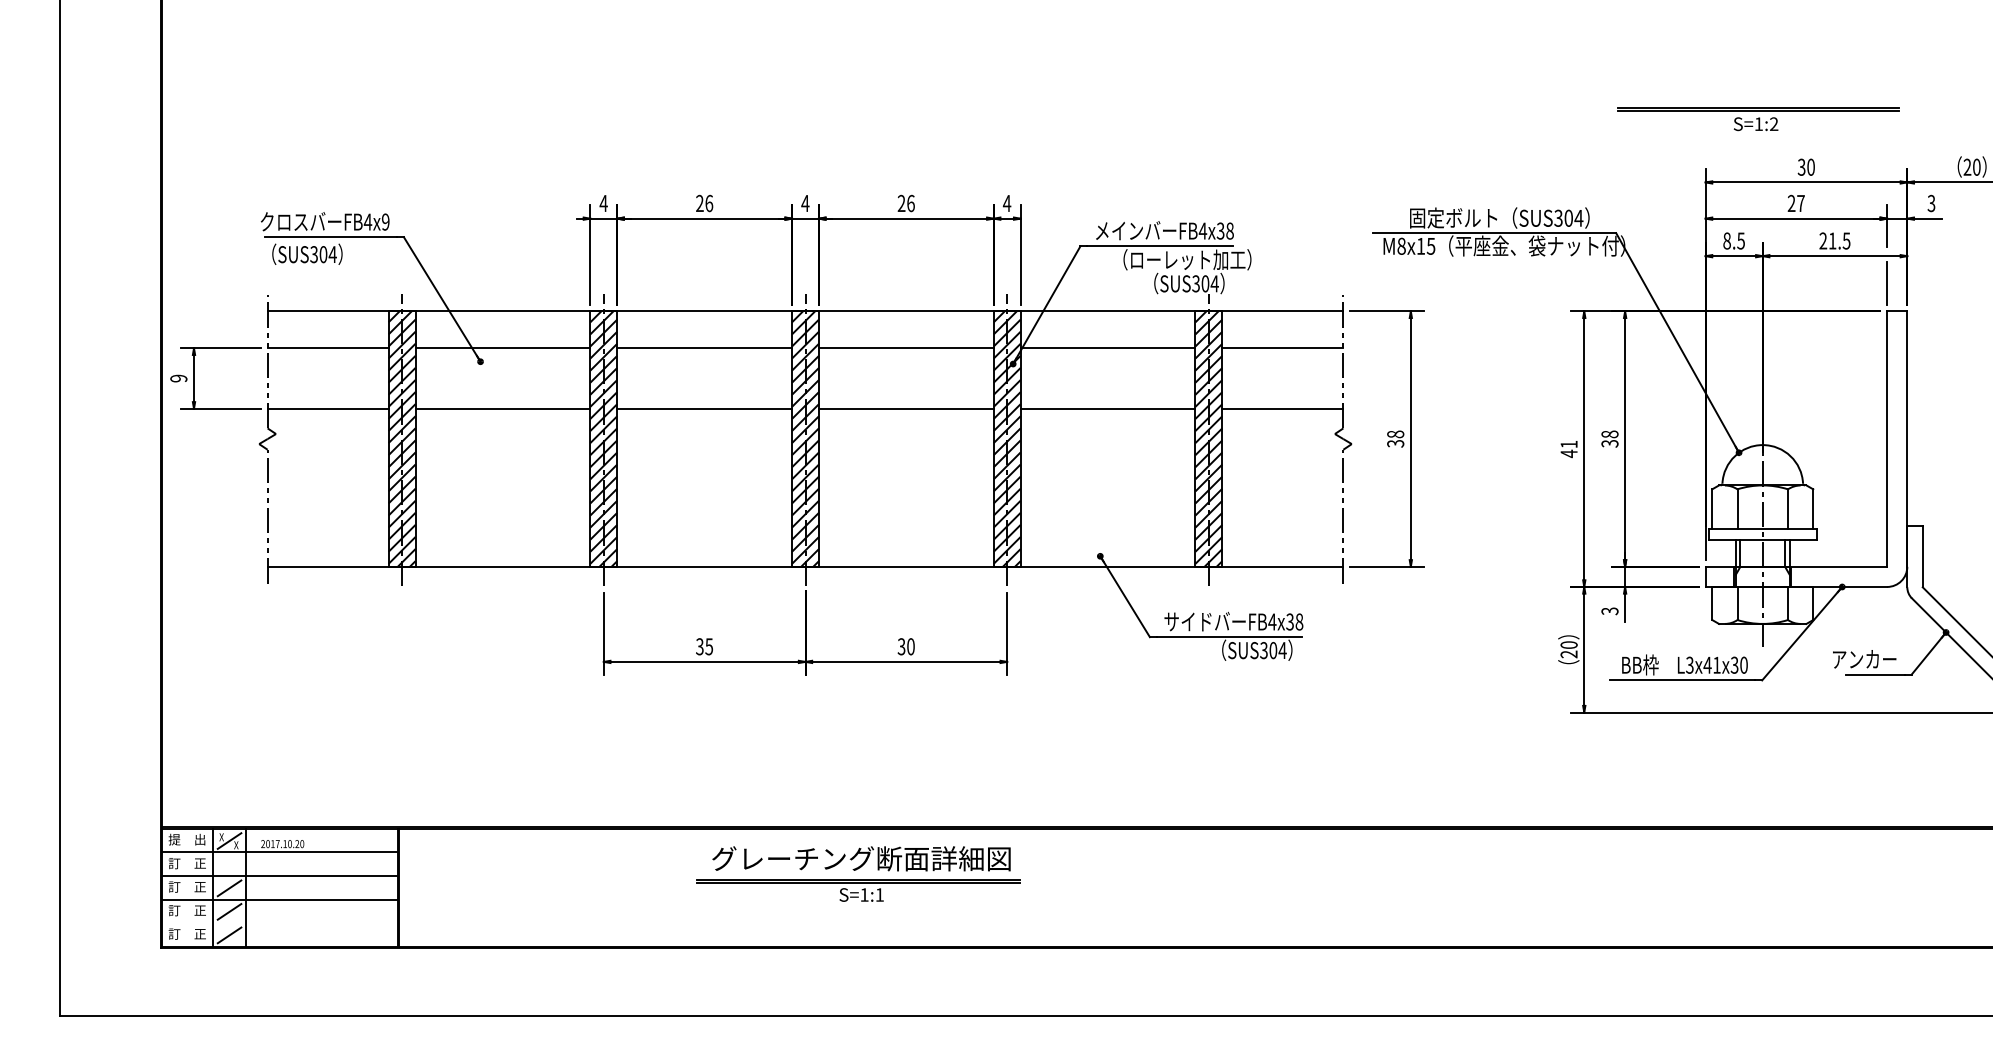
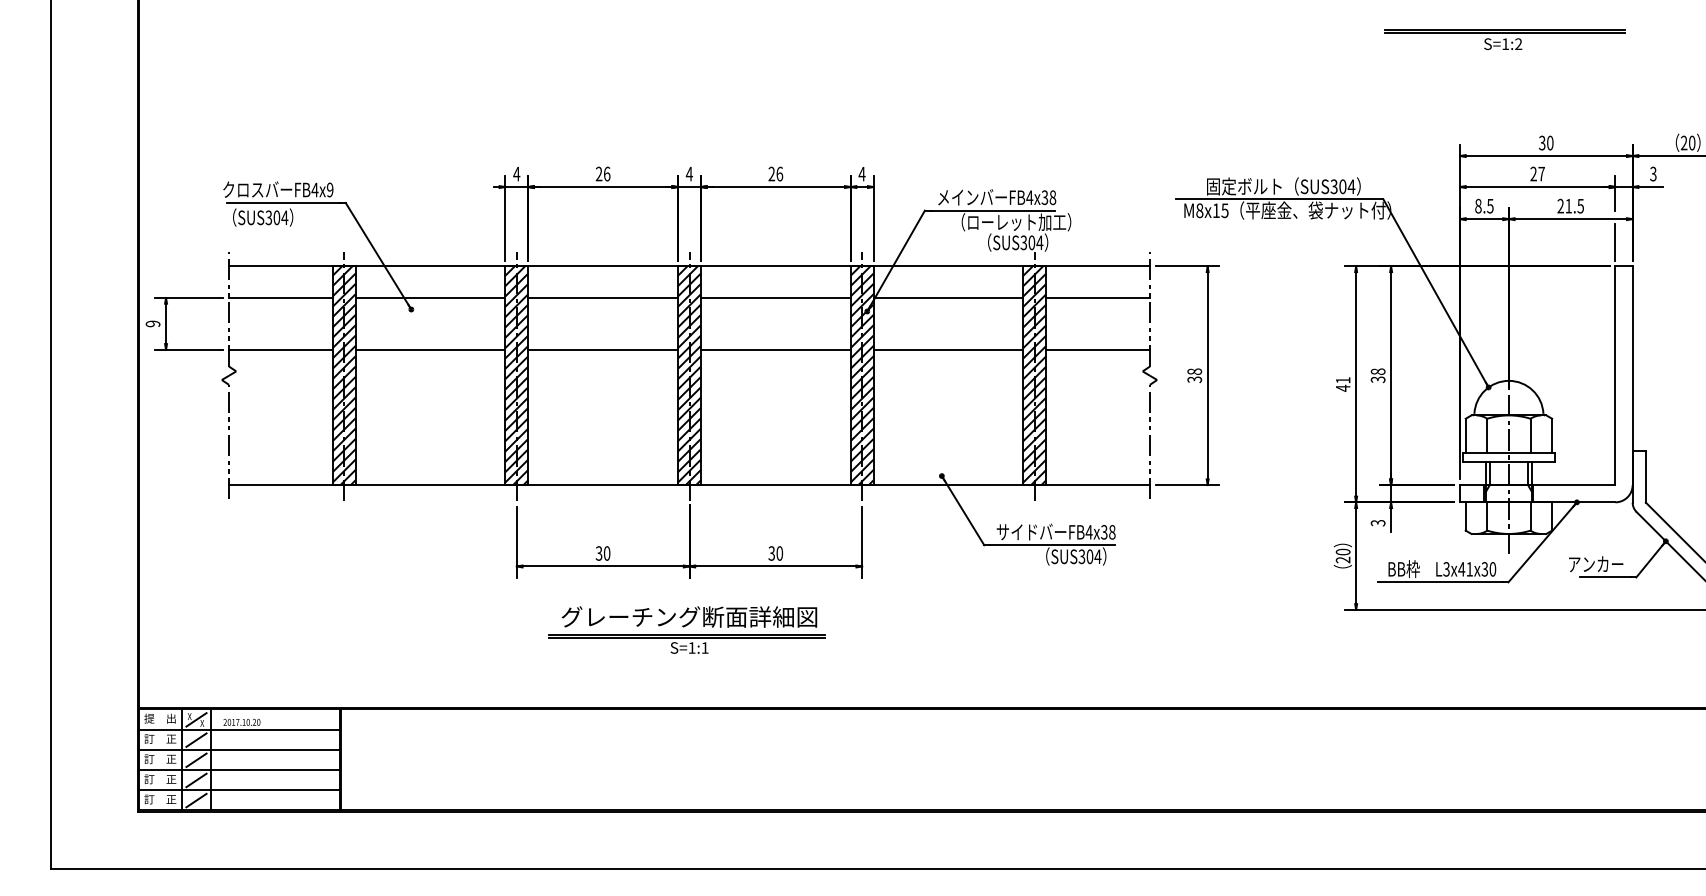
part: (1757, 118) -> (1504, 39), moved
text: (708, 646) -> (606, 553), 35 -> 30
line: (229, 864) -> (196, 739), added
part: (858, 873) -> (686, 629), moved
line: (279, 923) -> (239, 790), added

